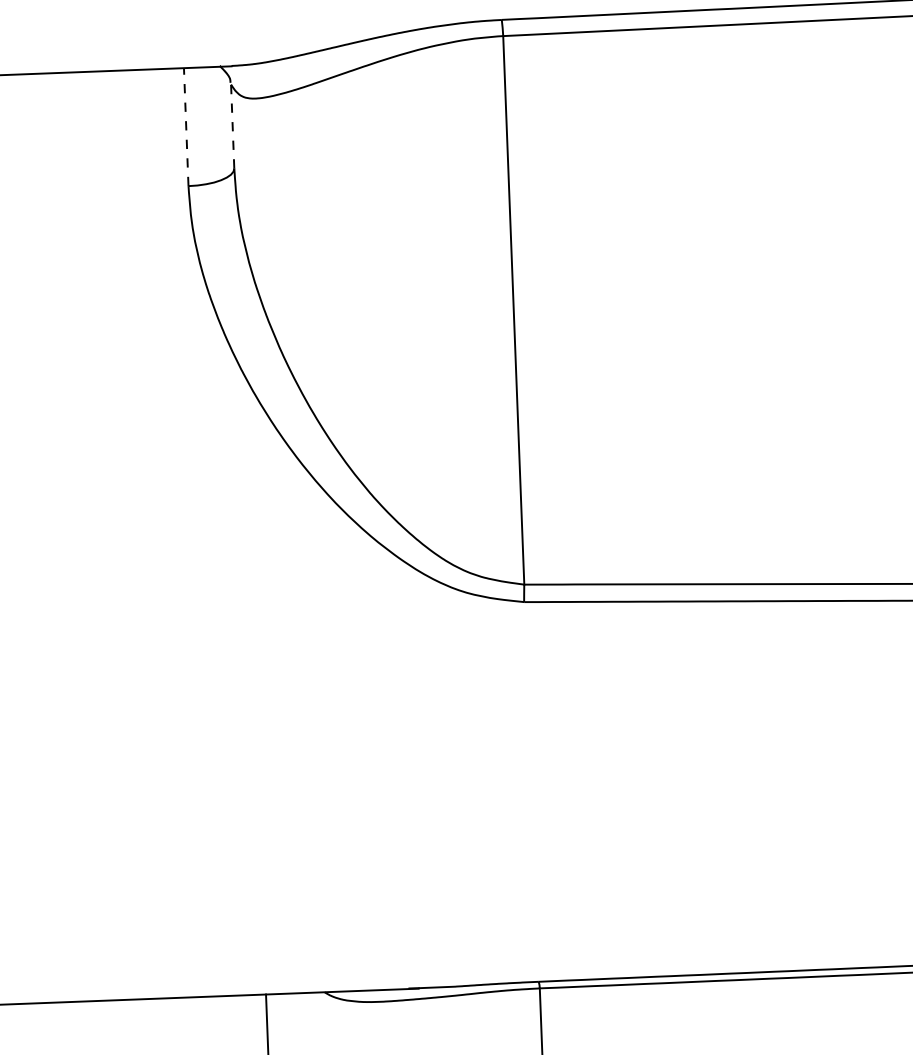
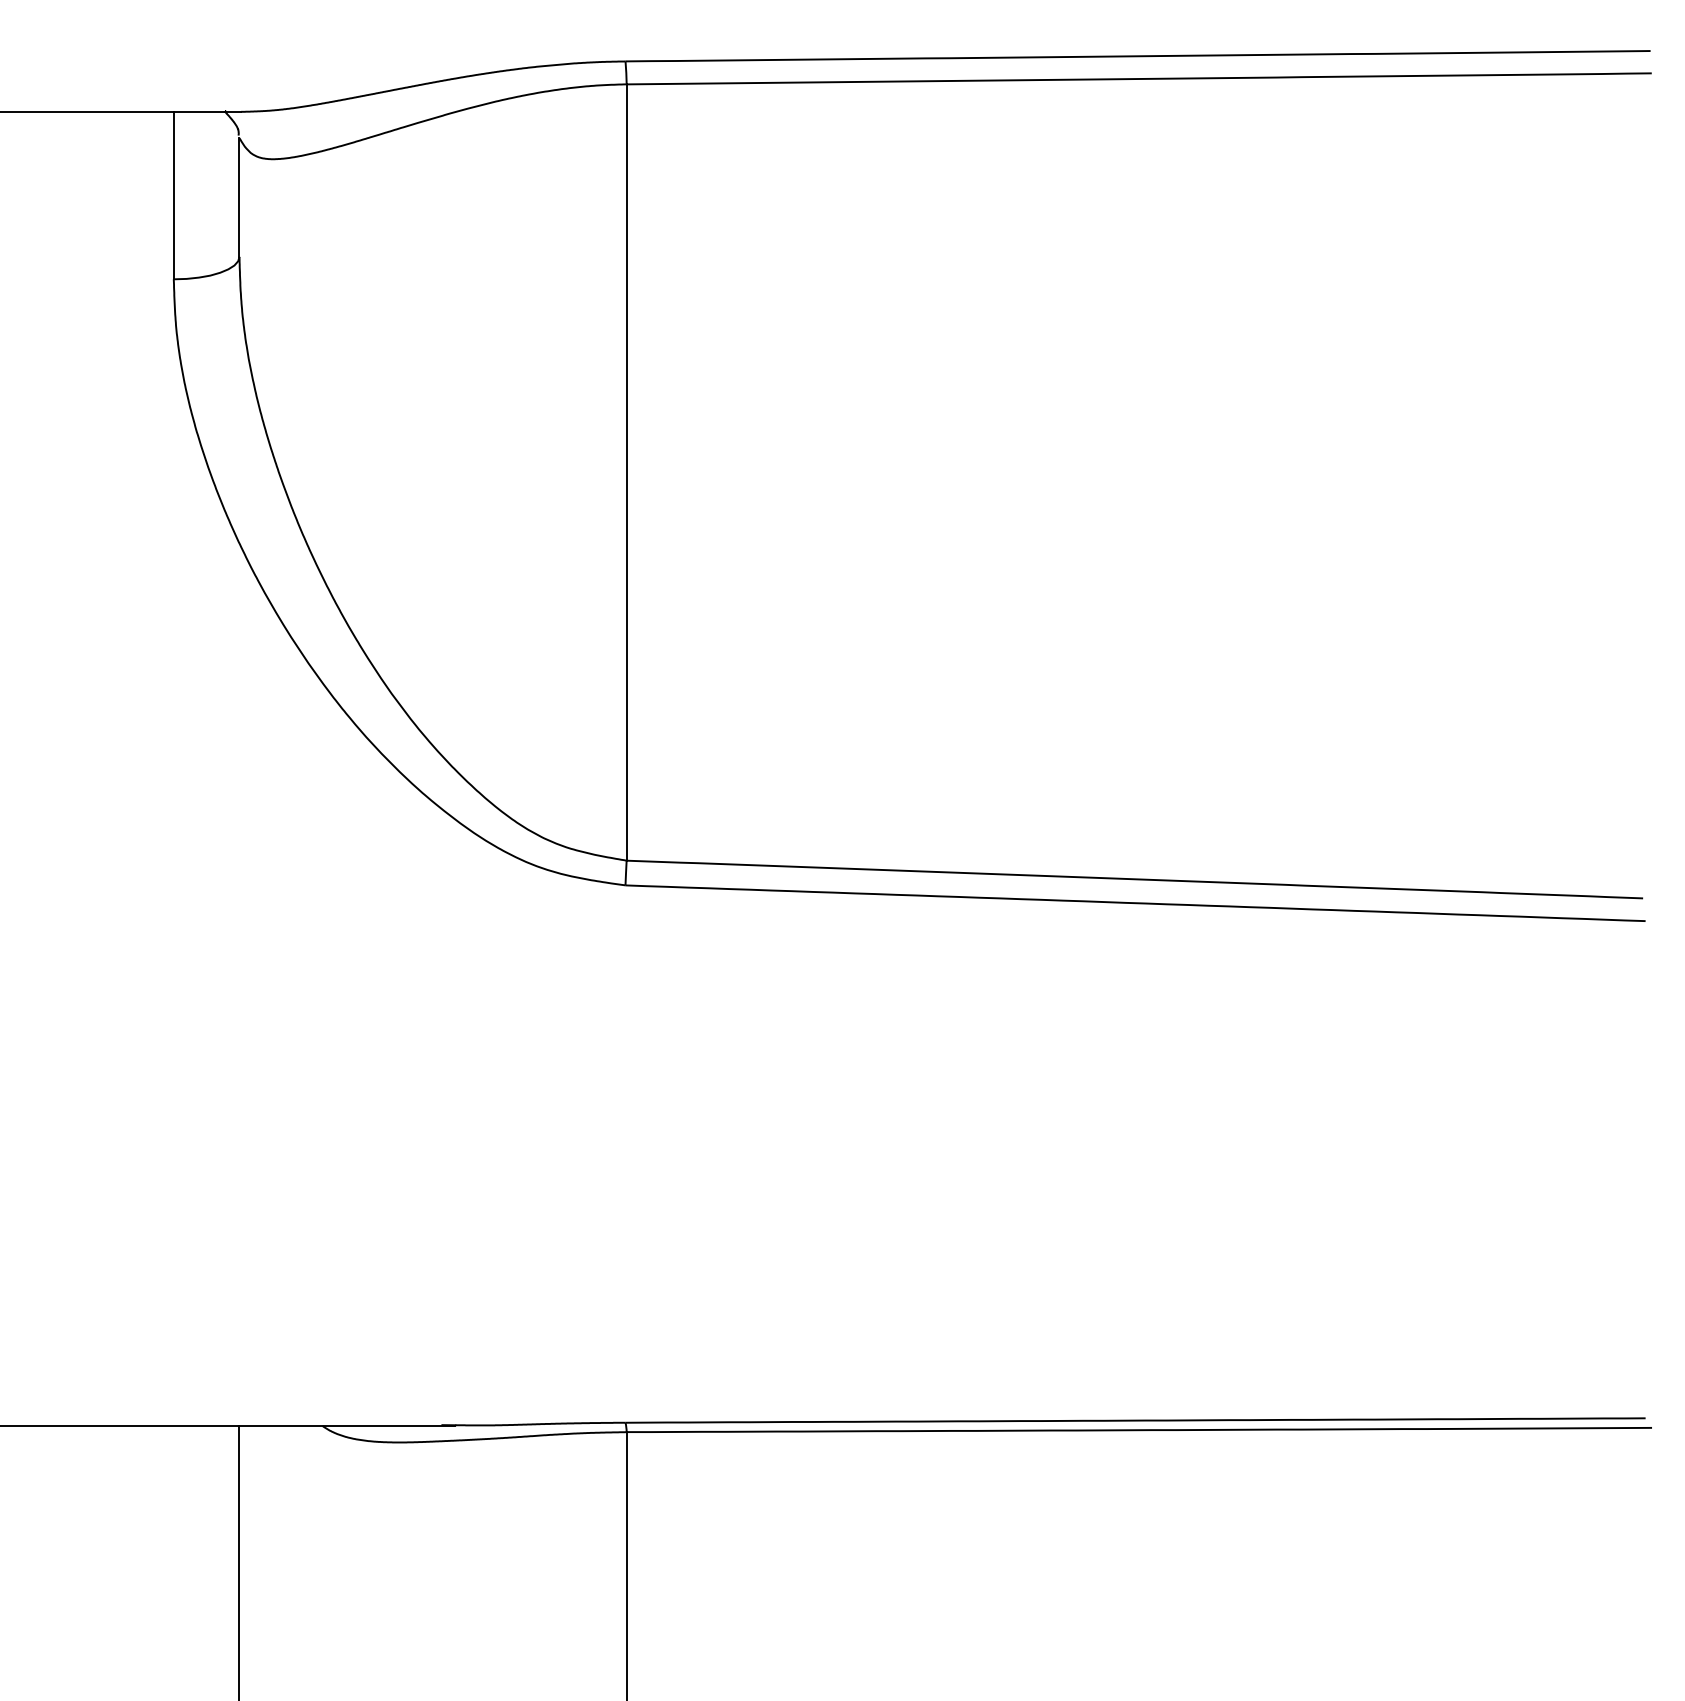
line: (232, 125) -> (239, 196), dashed -> solid
line: (186, 126) -> (173, 195), dashed -> solid

